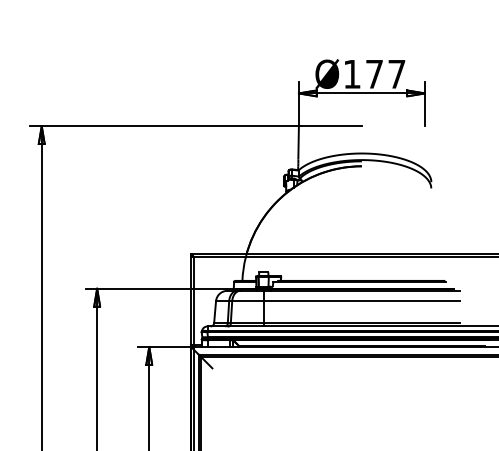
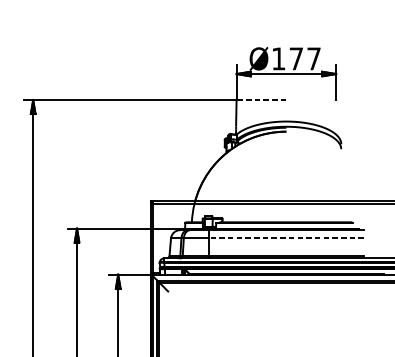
line: (329, 126) -> (260, 100), solid -> dashed
line: (361, 301) -> (286, 238), solid -> dashed

